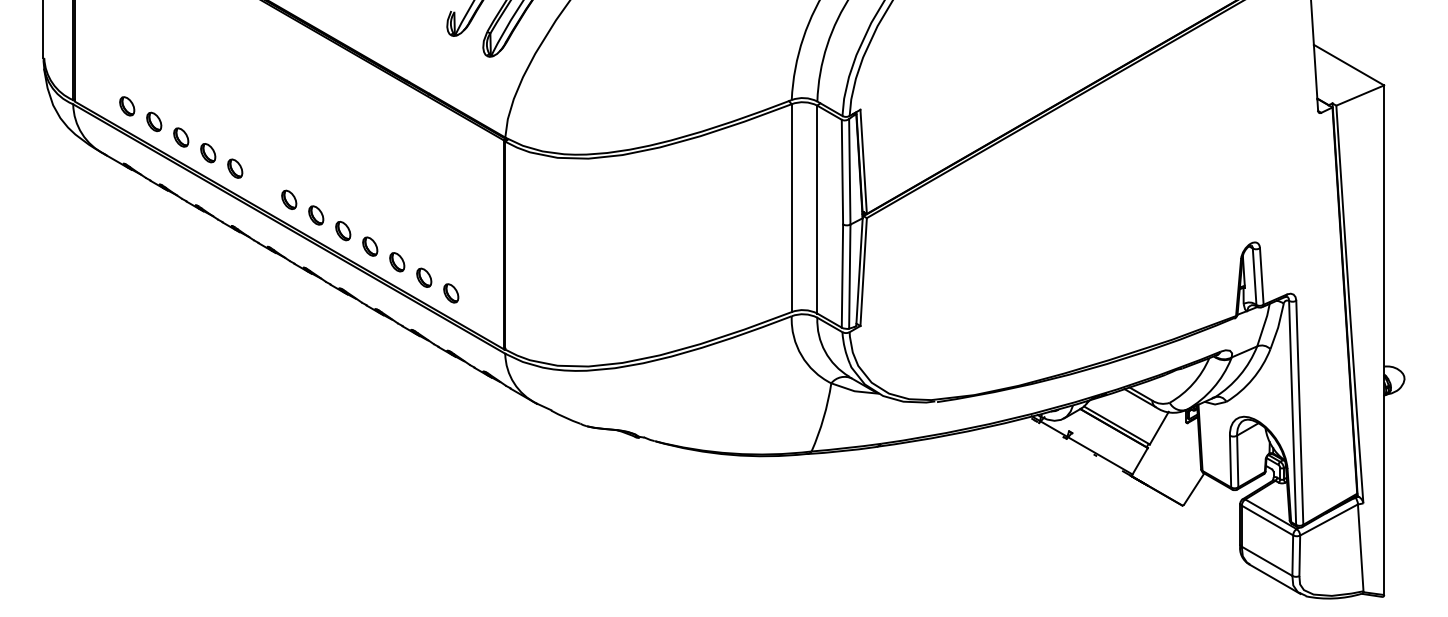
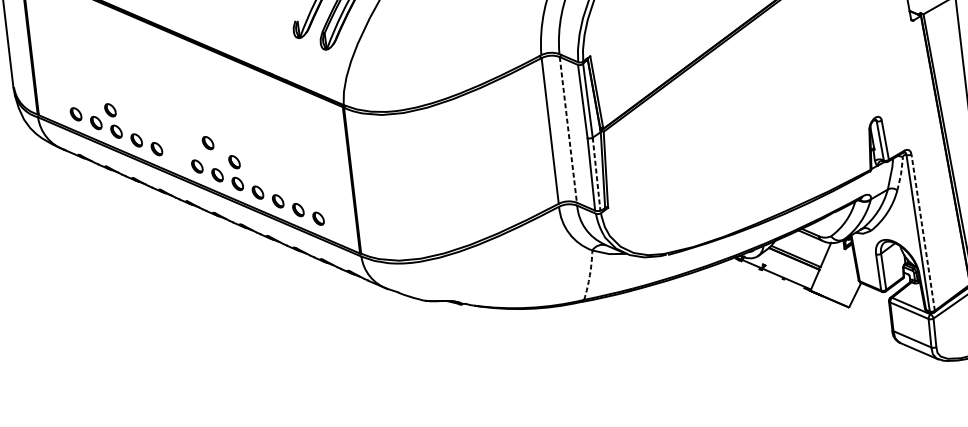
part: (176, 106) -> (110, 110), added
part: (308, 168) -> (208, 142), added
part: (342, 199) -> (234, 161), added
line: (817, 209) -> (568, 129), solid -> dashed
line: (849, 277) -> (596, 174), solid -> dashed
line: (1278, 326) -> (901, 173), solid -> dashed
line: (1299, 412) -> (922, 232), solid -> dashed
arc: (823, 418) -> (589, 275), solid -> dashed

